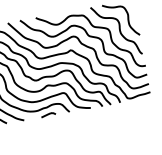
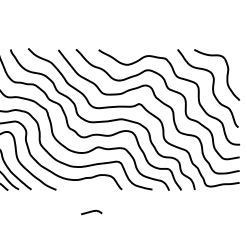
curve: (48, 114) -> (91, 212), moved

